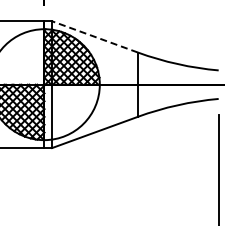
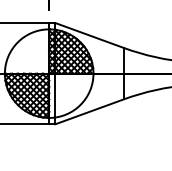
line: (95, 36) -> (90, 35), dashed -> solid

